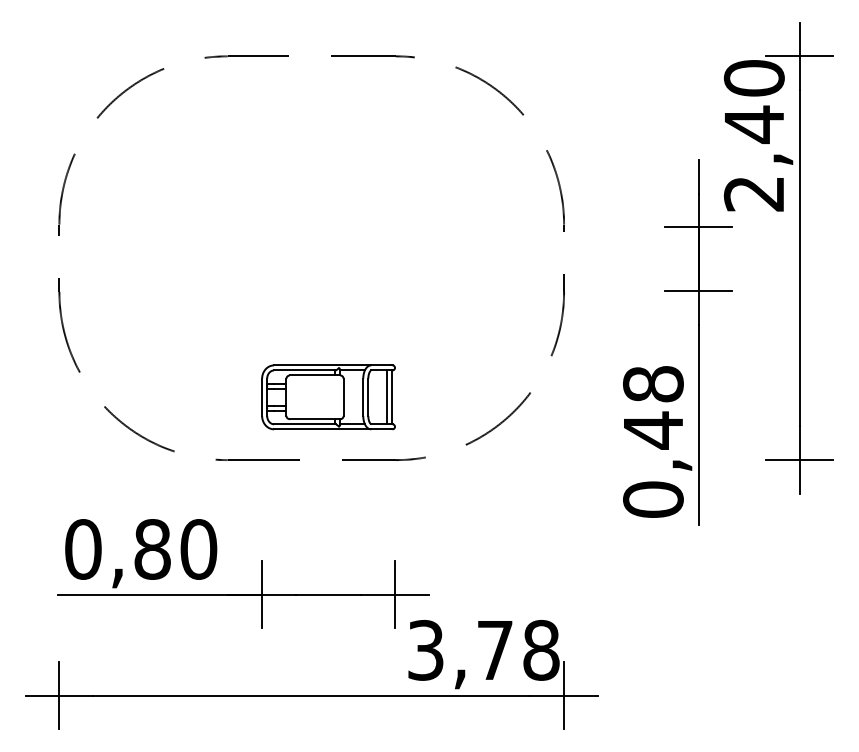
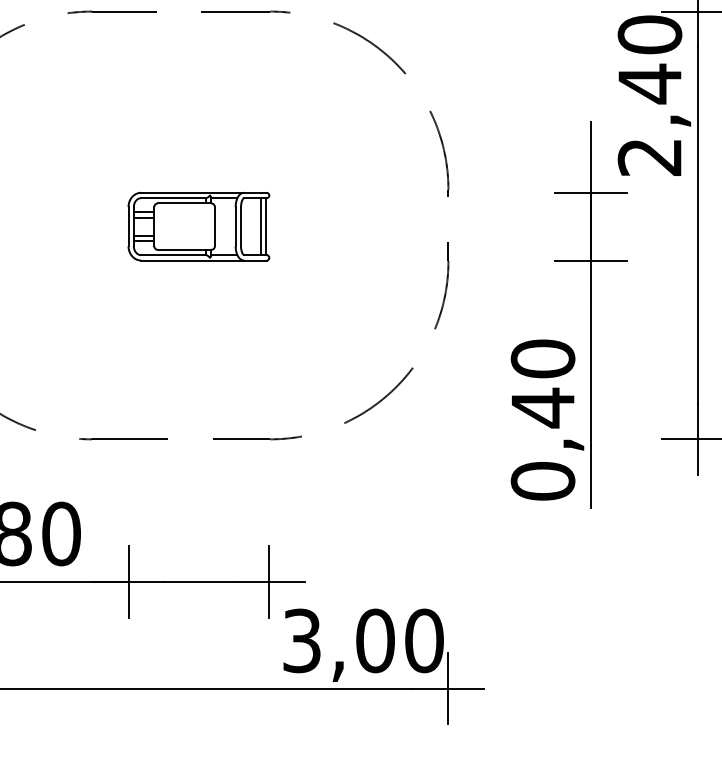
text: (653, 384) -> (543, 359), 0,48 -> 0,40
part: (328, 397) -> (198, 226), moved
text: (518, 650) -> (400, 641), 3,78 -> 3,00

